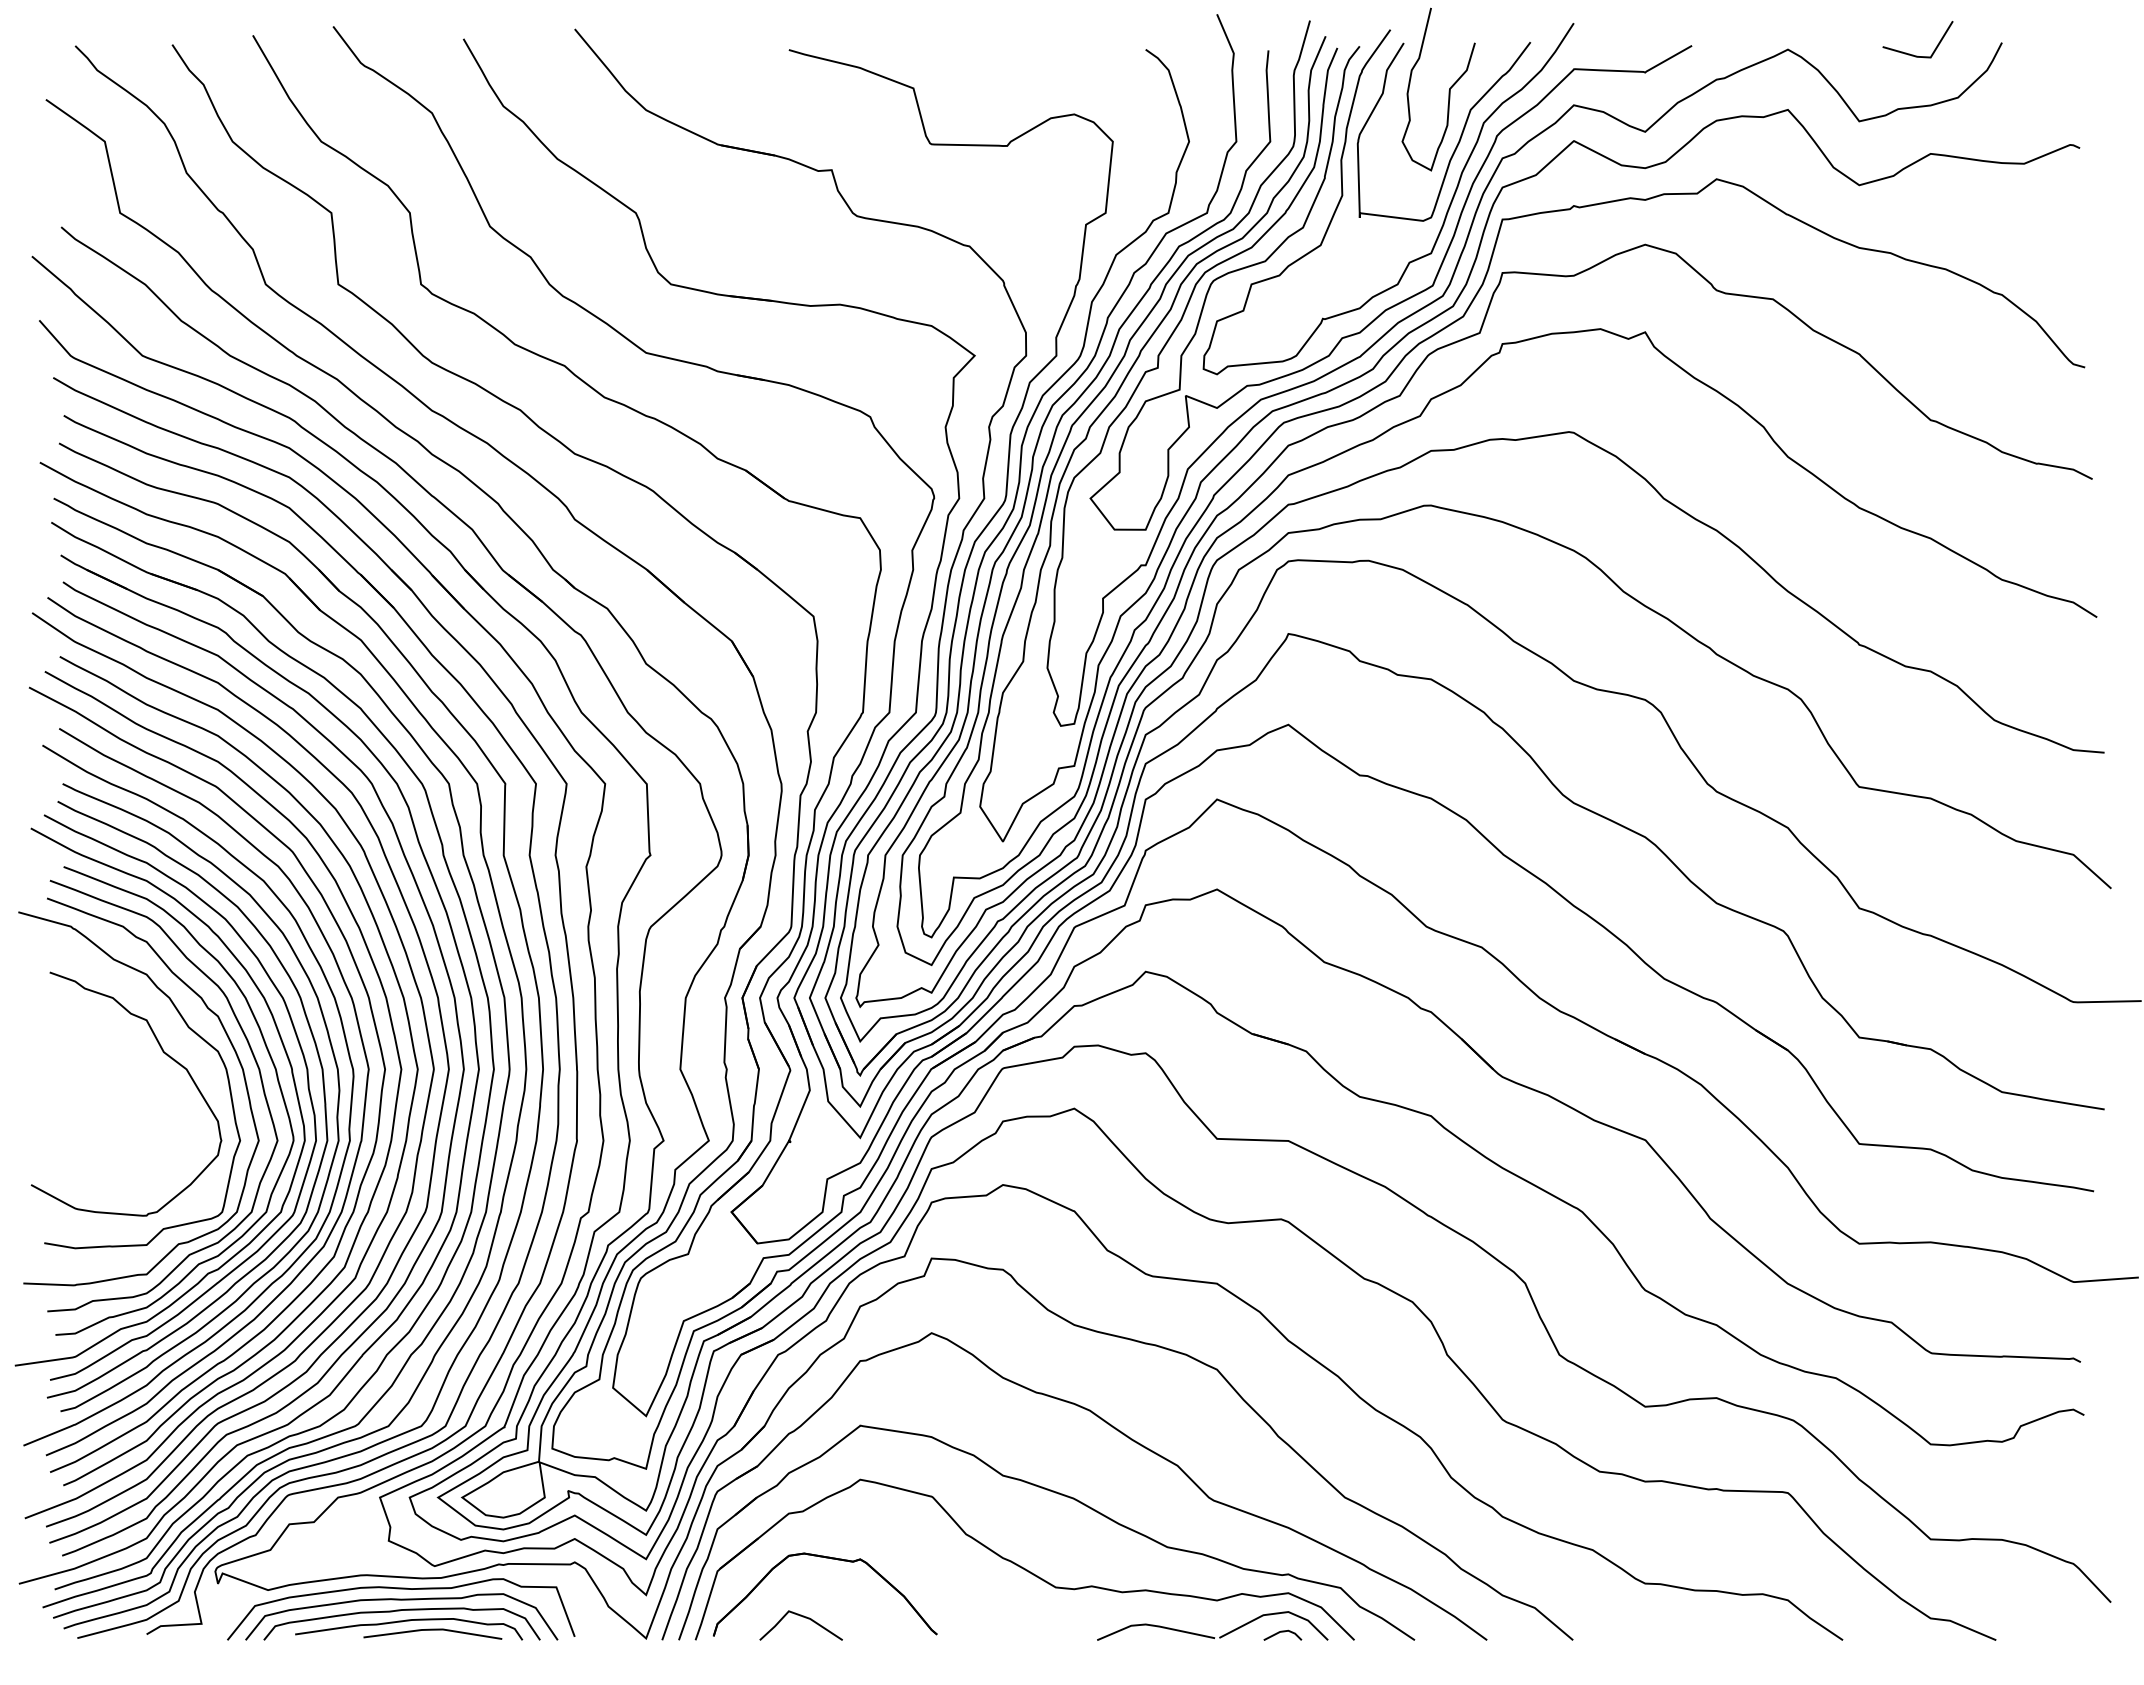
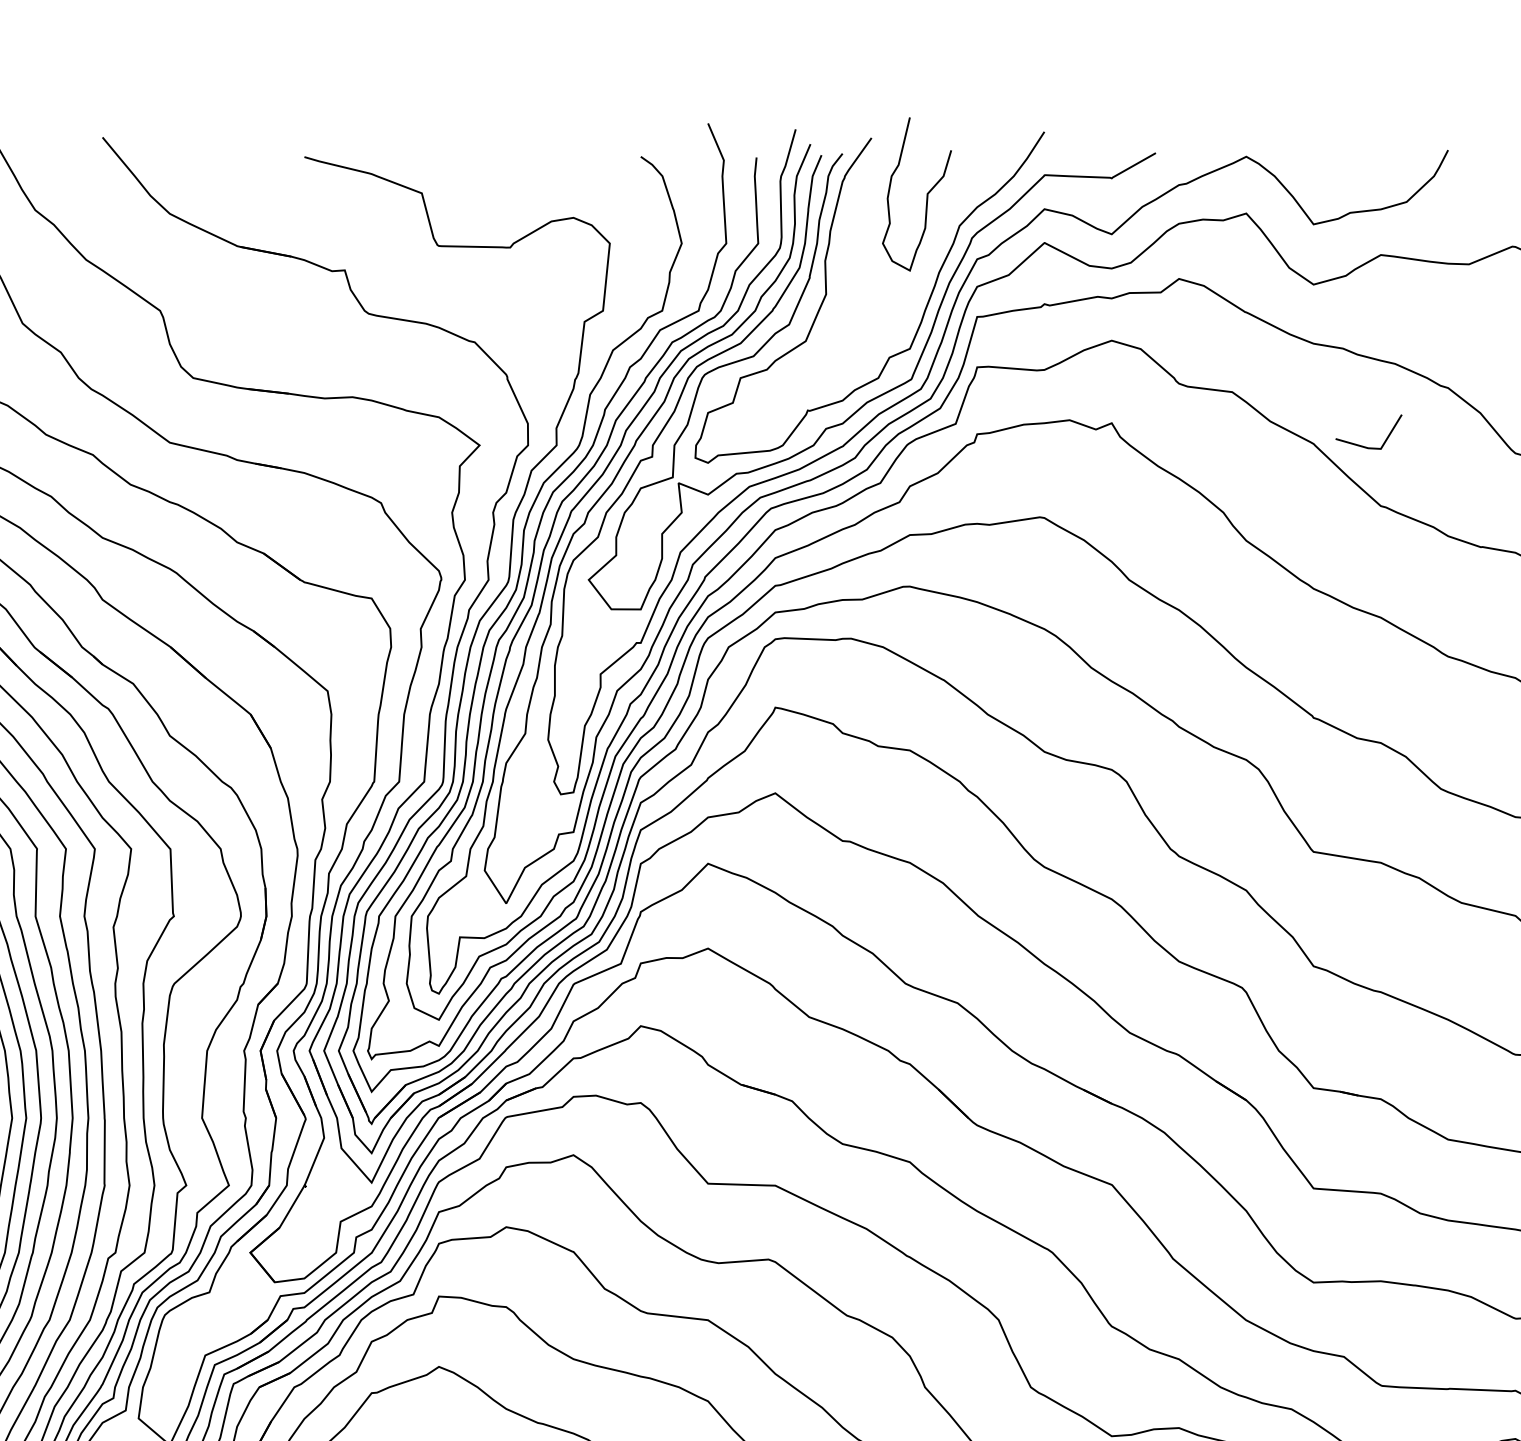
line: (1913, 54) -> (1364, 446), moved
curve: (1459, 137) -> (936, 239), removed

